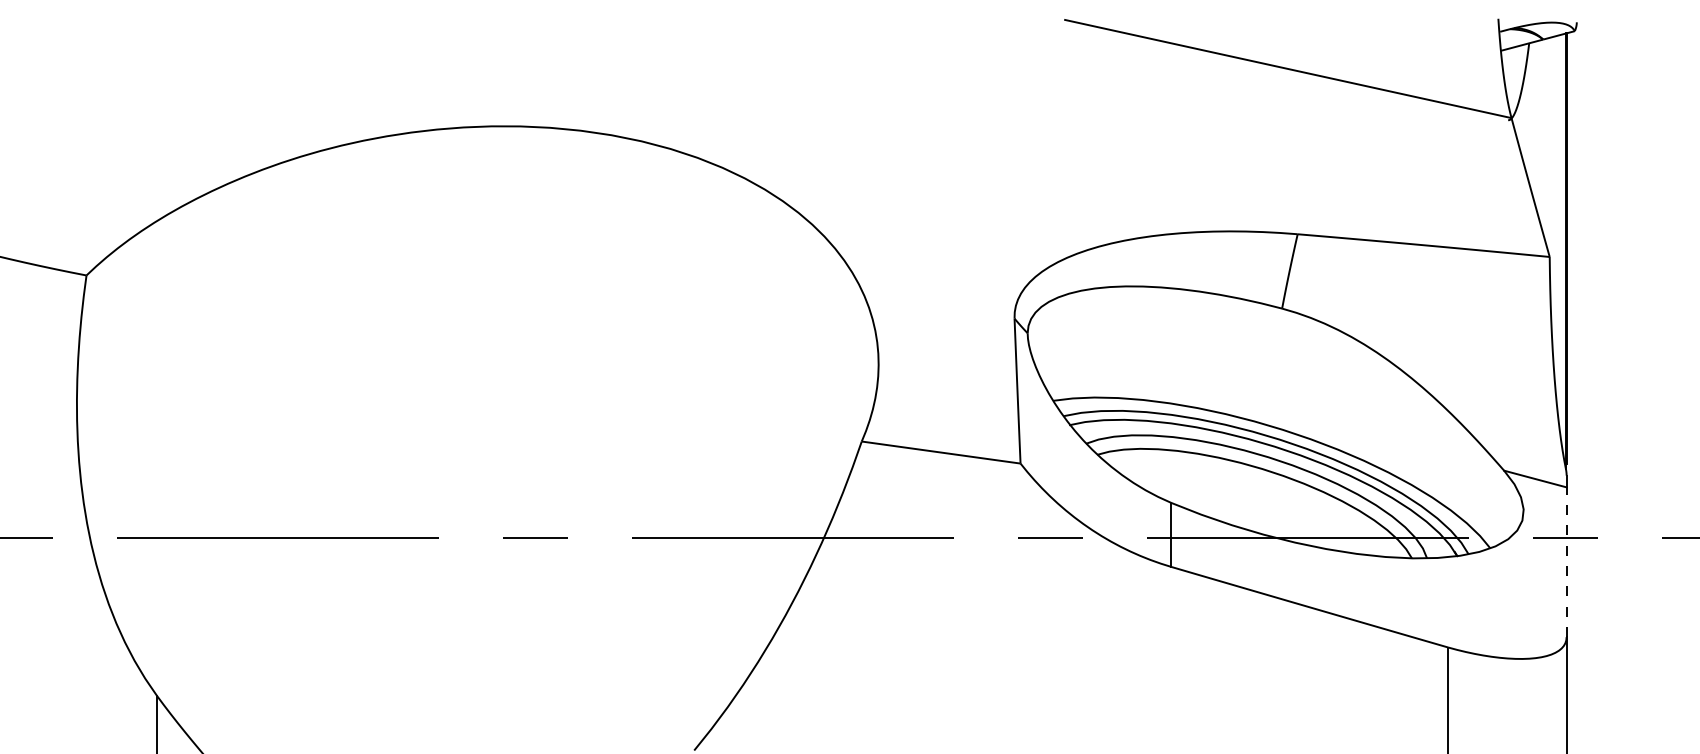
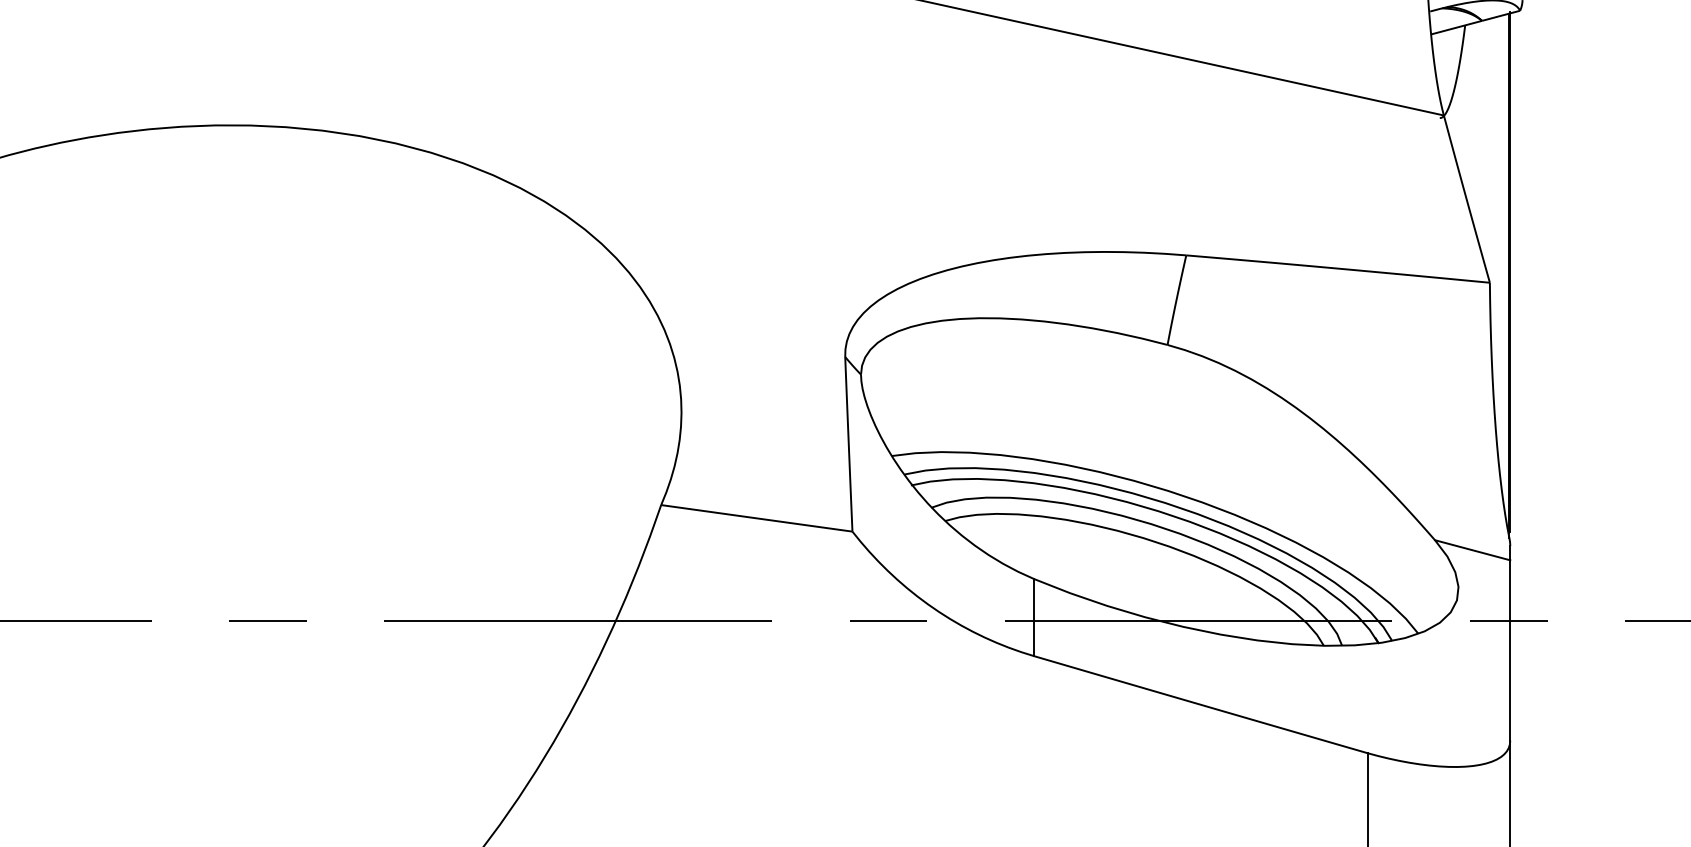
line: (1566, 562) -> (1510, 650), dashed -> solid

